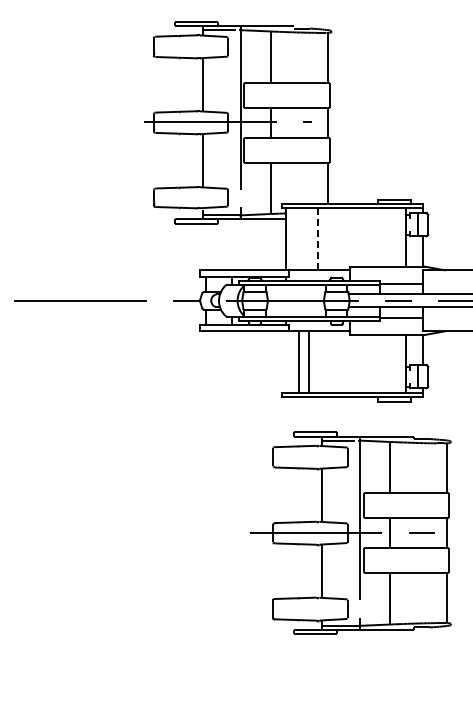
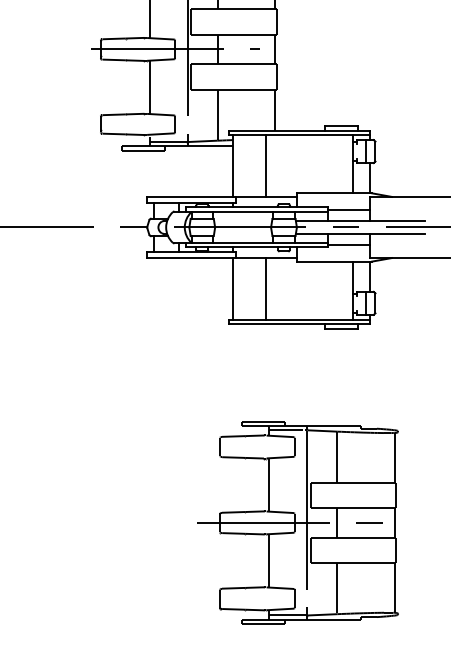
line: (318, 238) -> (265, 165), dashed -> solid
line: (299, 362) -> (265, 289), moved
line: (308, 362) -> (232, 289), moved
part: (350, 532) -> (297, 522), moved

